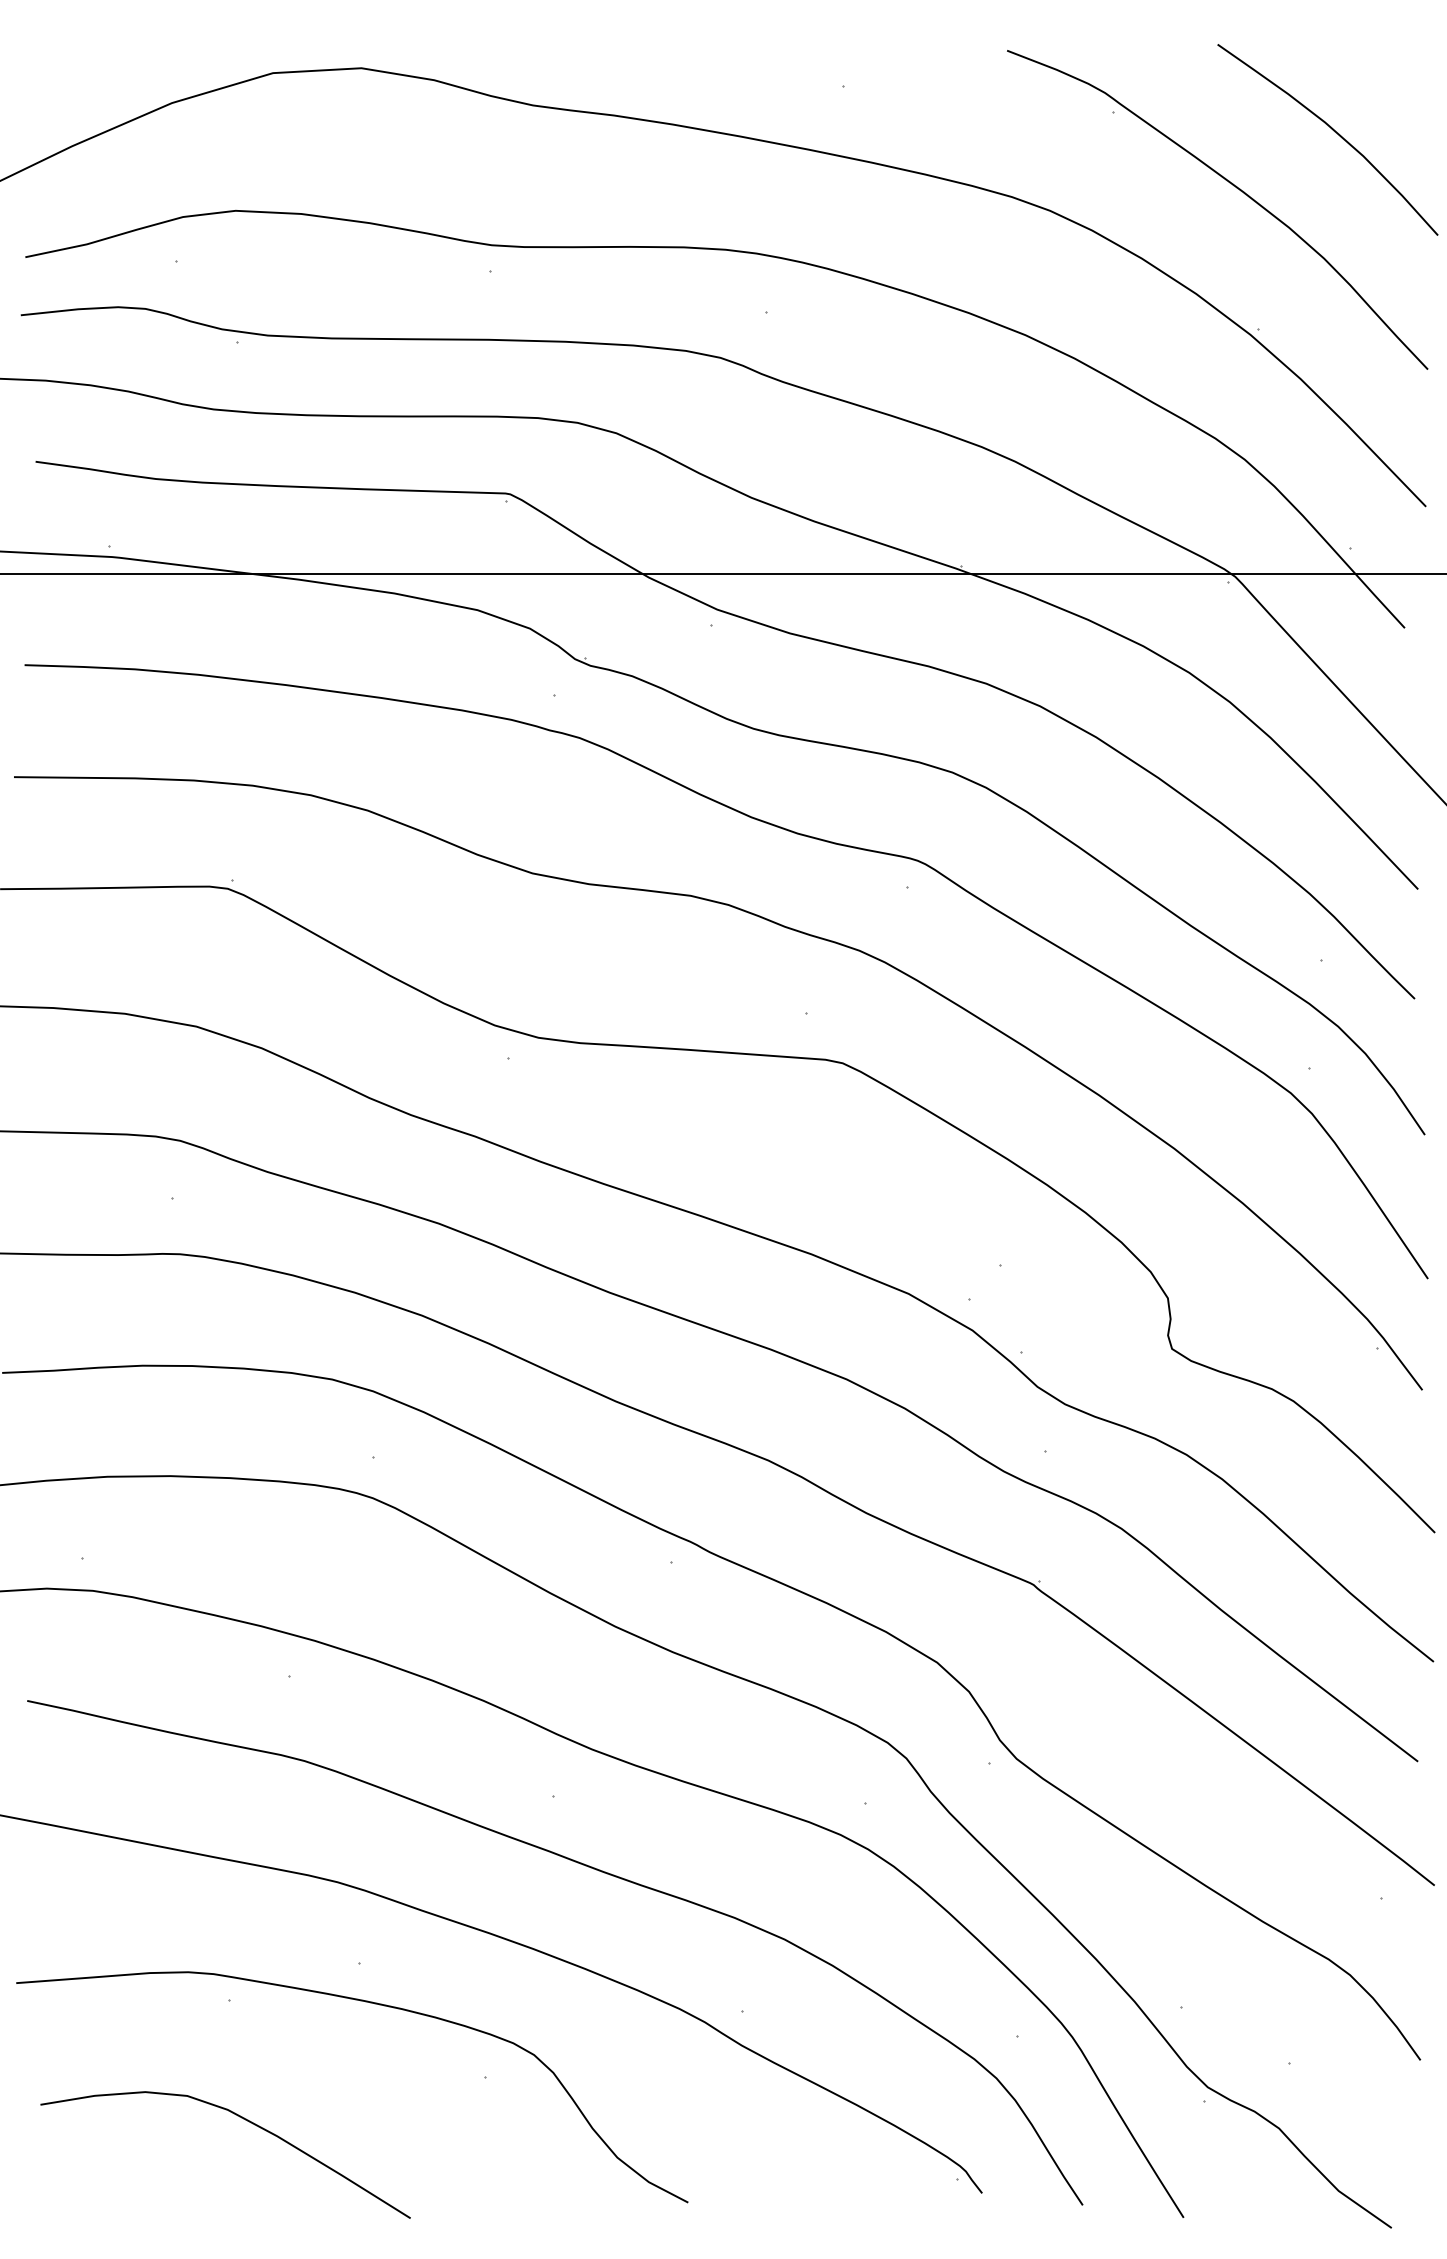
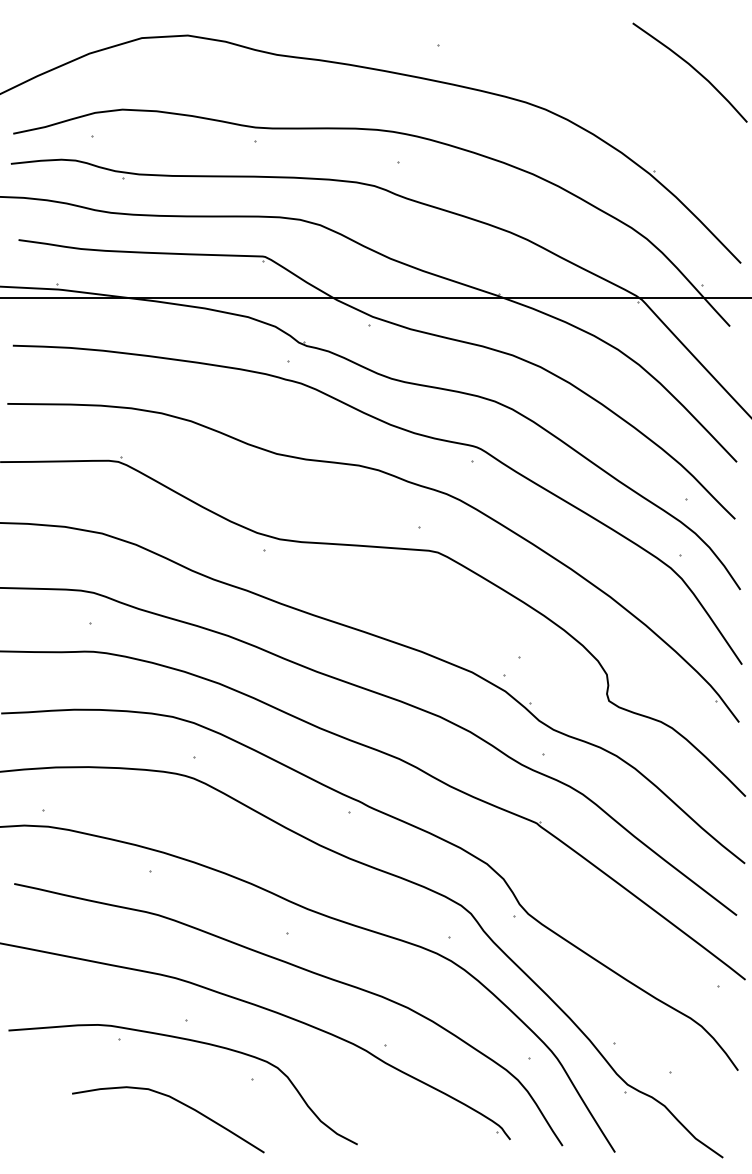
part: (1230, 185) -> (639, 96), removed
curve: (241, 2119) -> (176, 1101), moved

